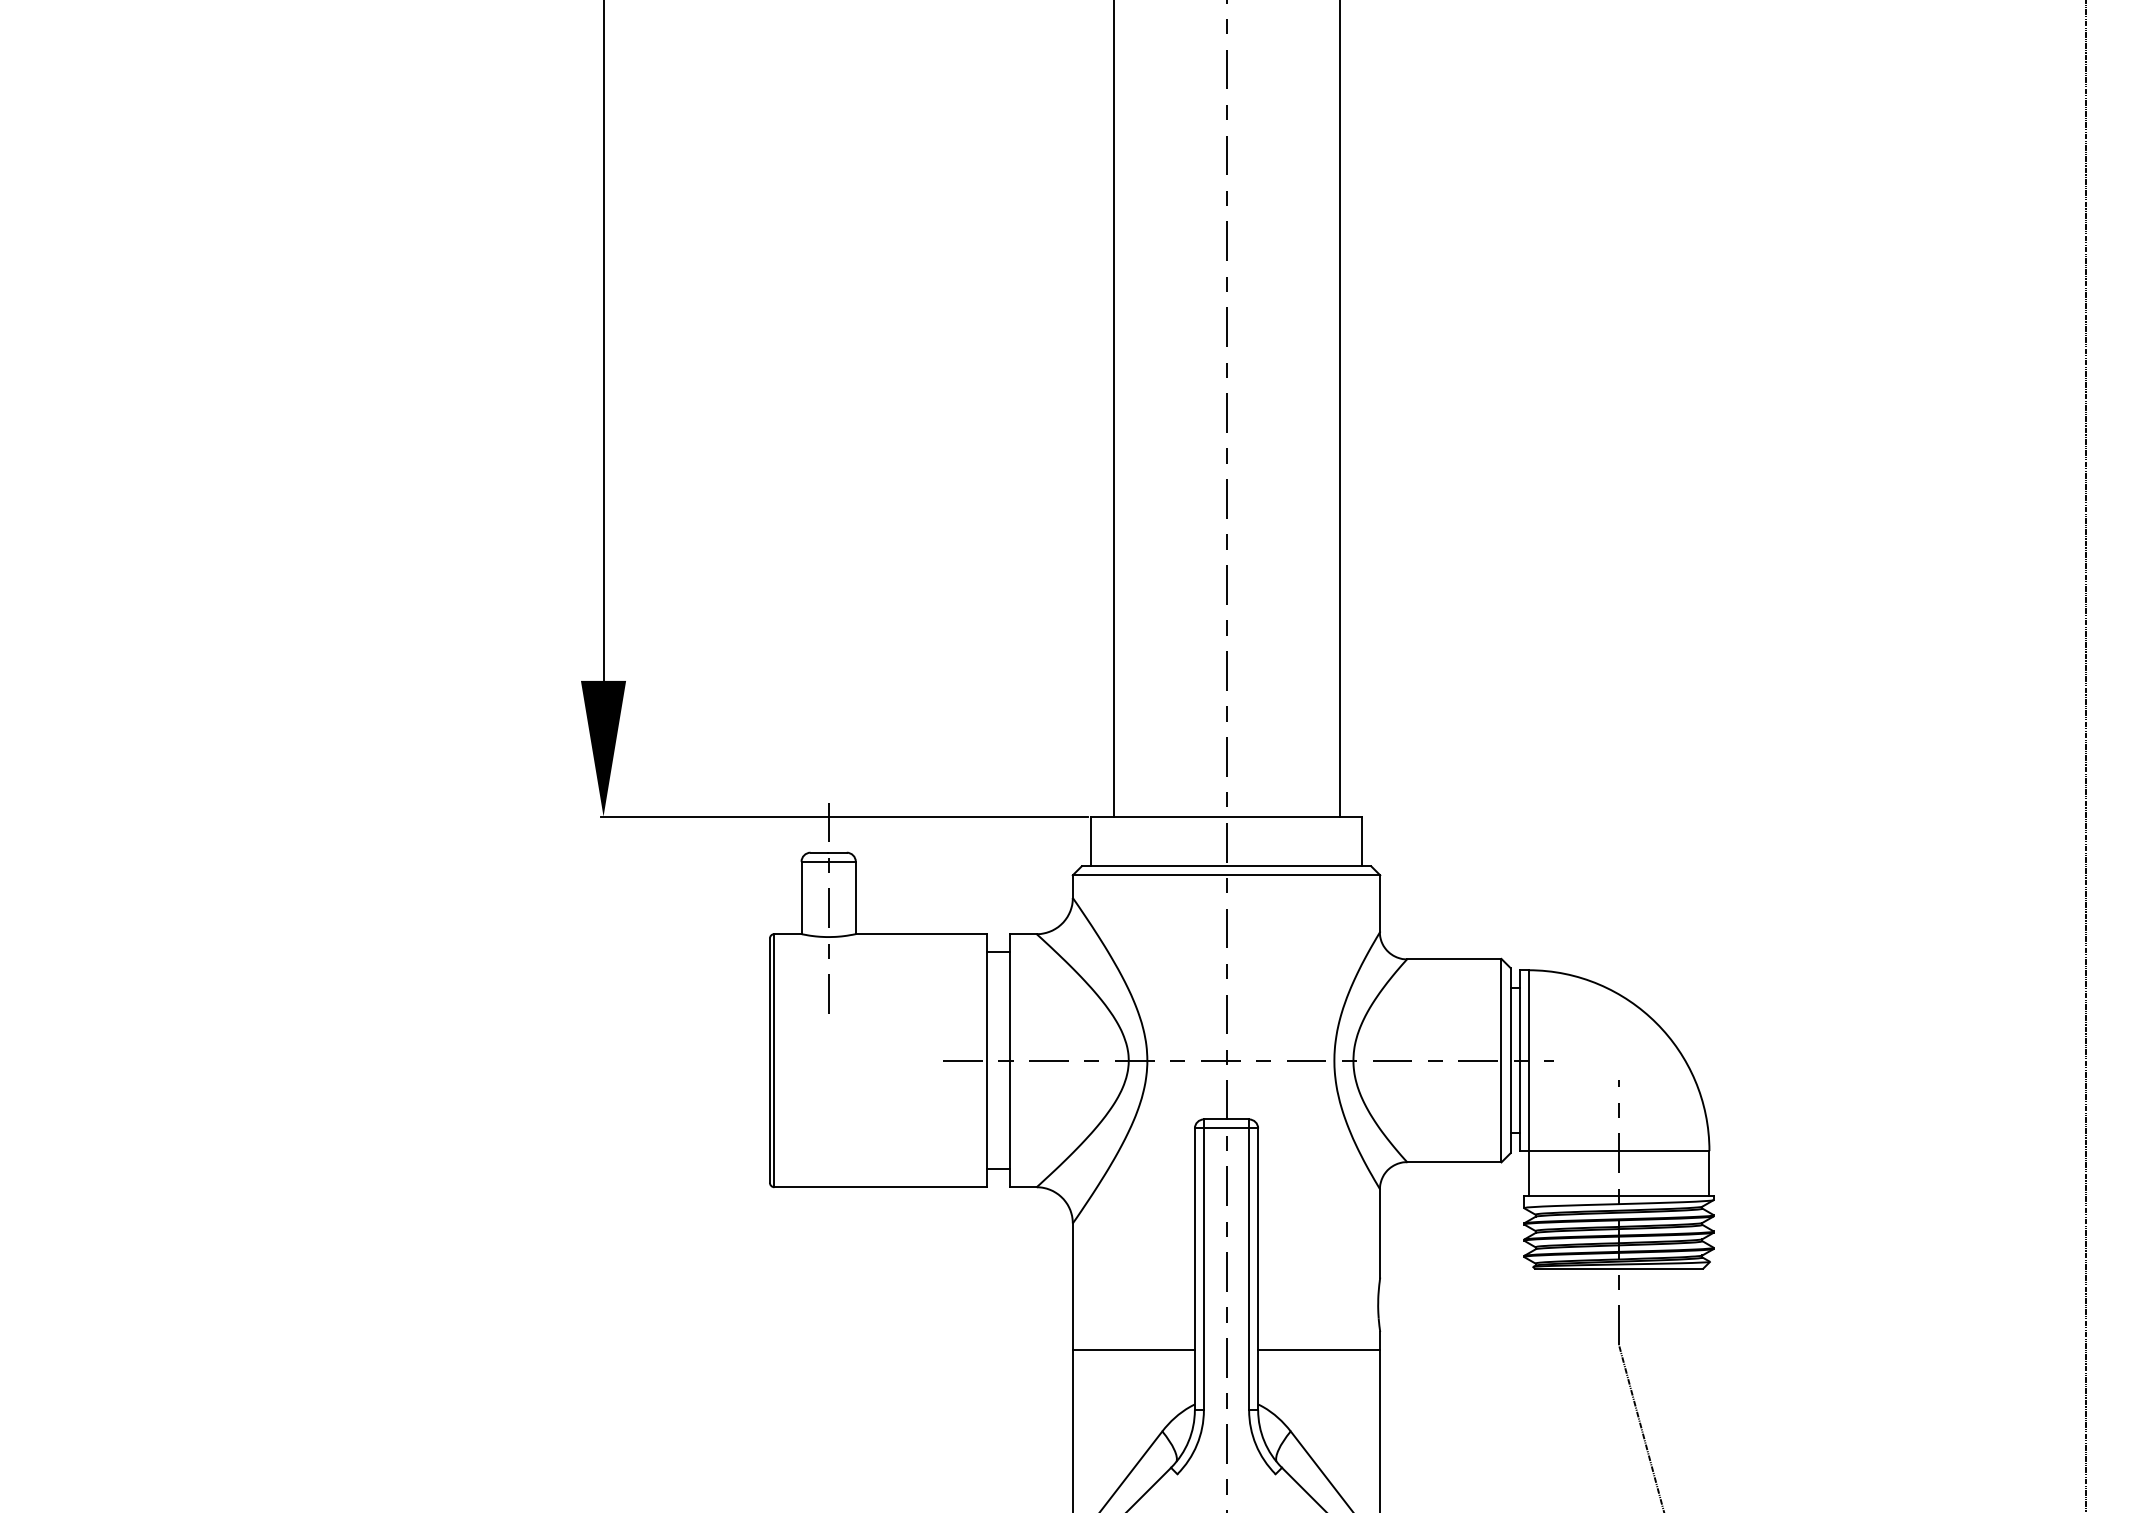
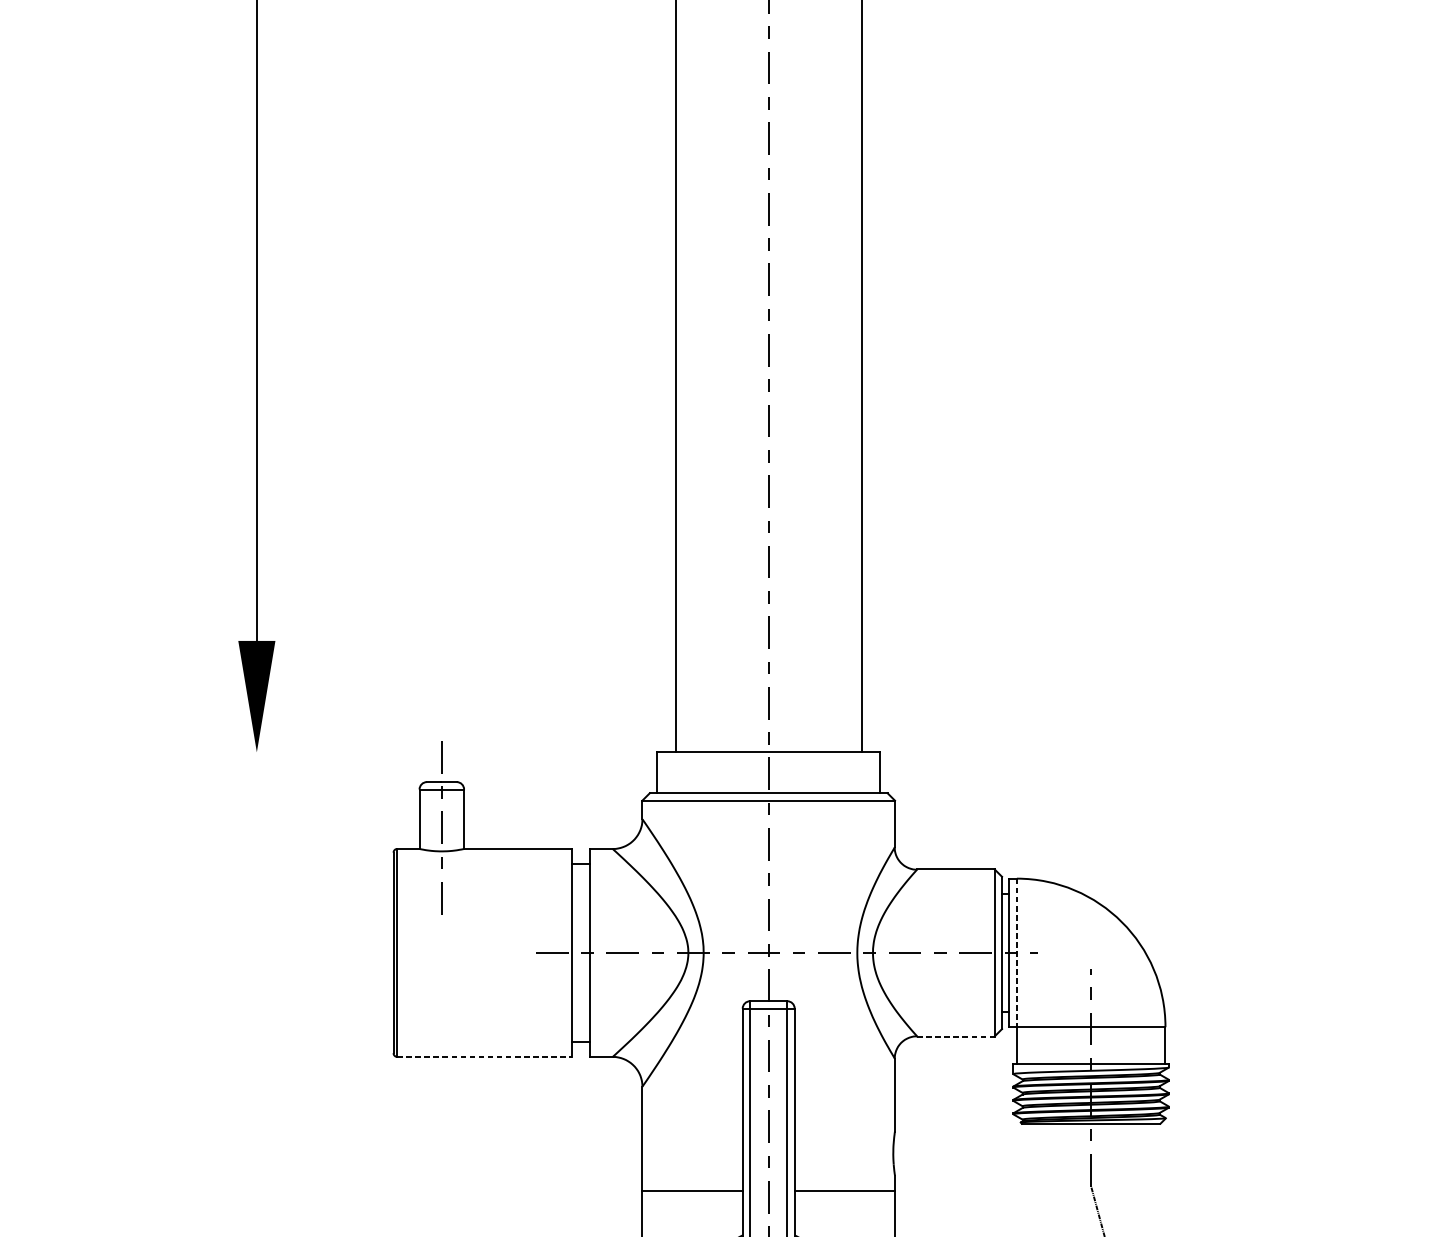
line: (844, 816) -> (454, 752), removed
line: (1528, 1061) -> (1016, 953), solid -> dashed
line: (1454, 1162) -> (956, 1036), solid -> dashed
line: (881, 1187) -> (485, 1057), solid -> dashed

